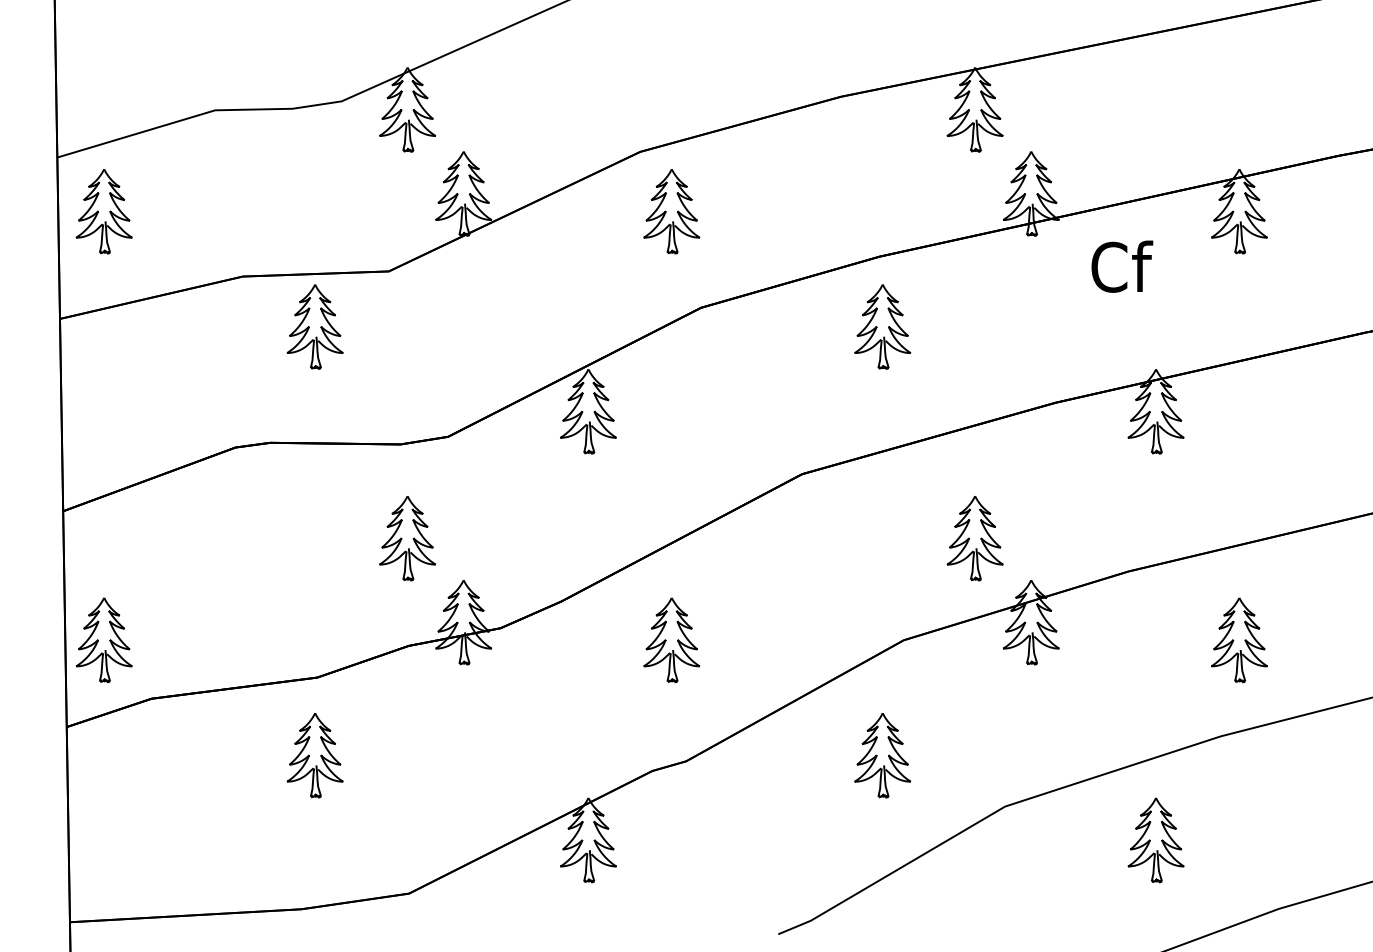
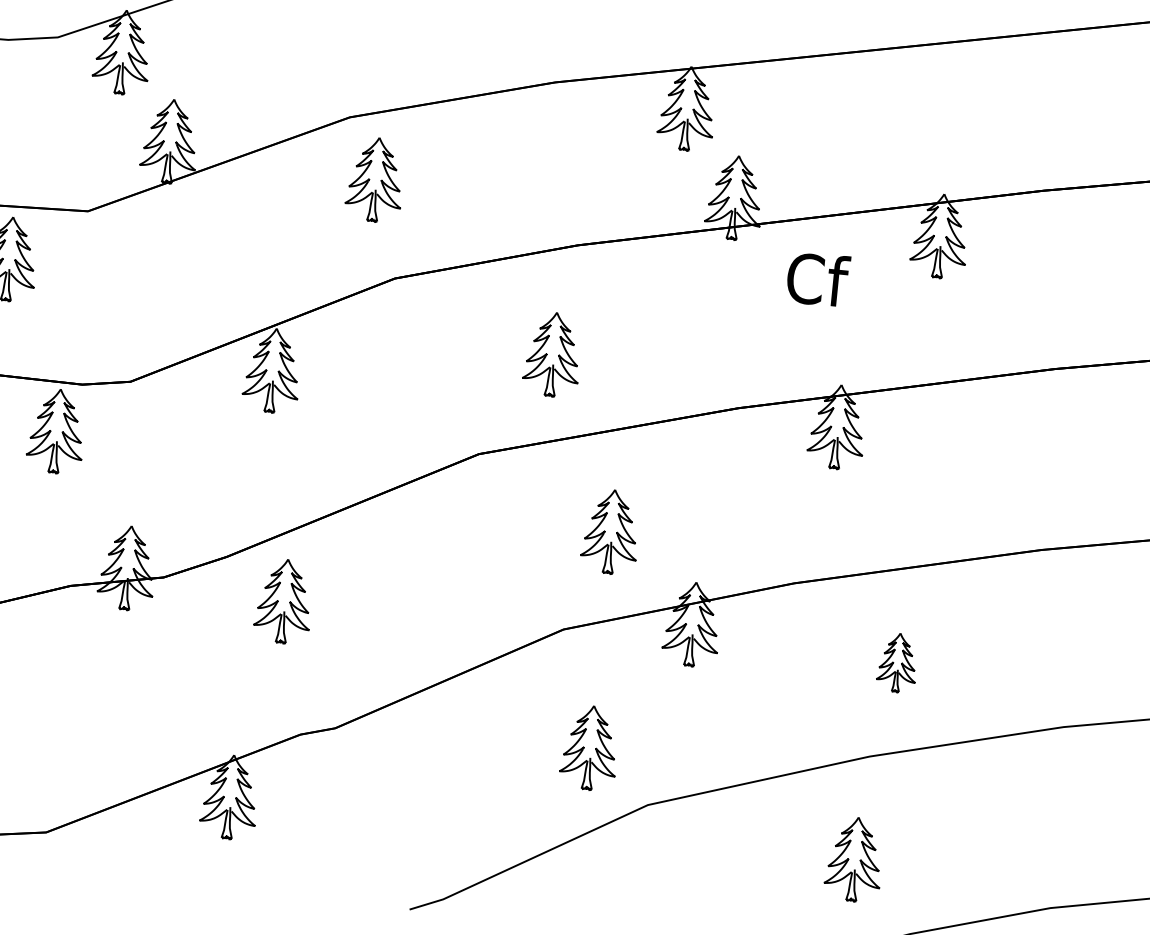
part: (882, 326) -> (552, 354), moved
part: (407, 538) -> (56, 431), moved
part: (974, 538) -> (610, 531), moved
part: (671, 640) -> (283, 601), moved
part: (1239, 640) -> (897, 663), size x0.7
part: (882, 755) -> (589, 747), moved
part: (1155, 840) -> (853, 859), moved

